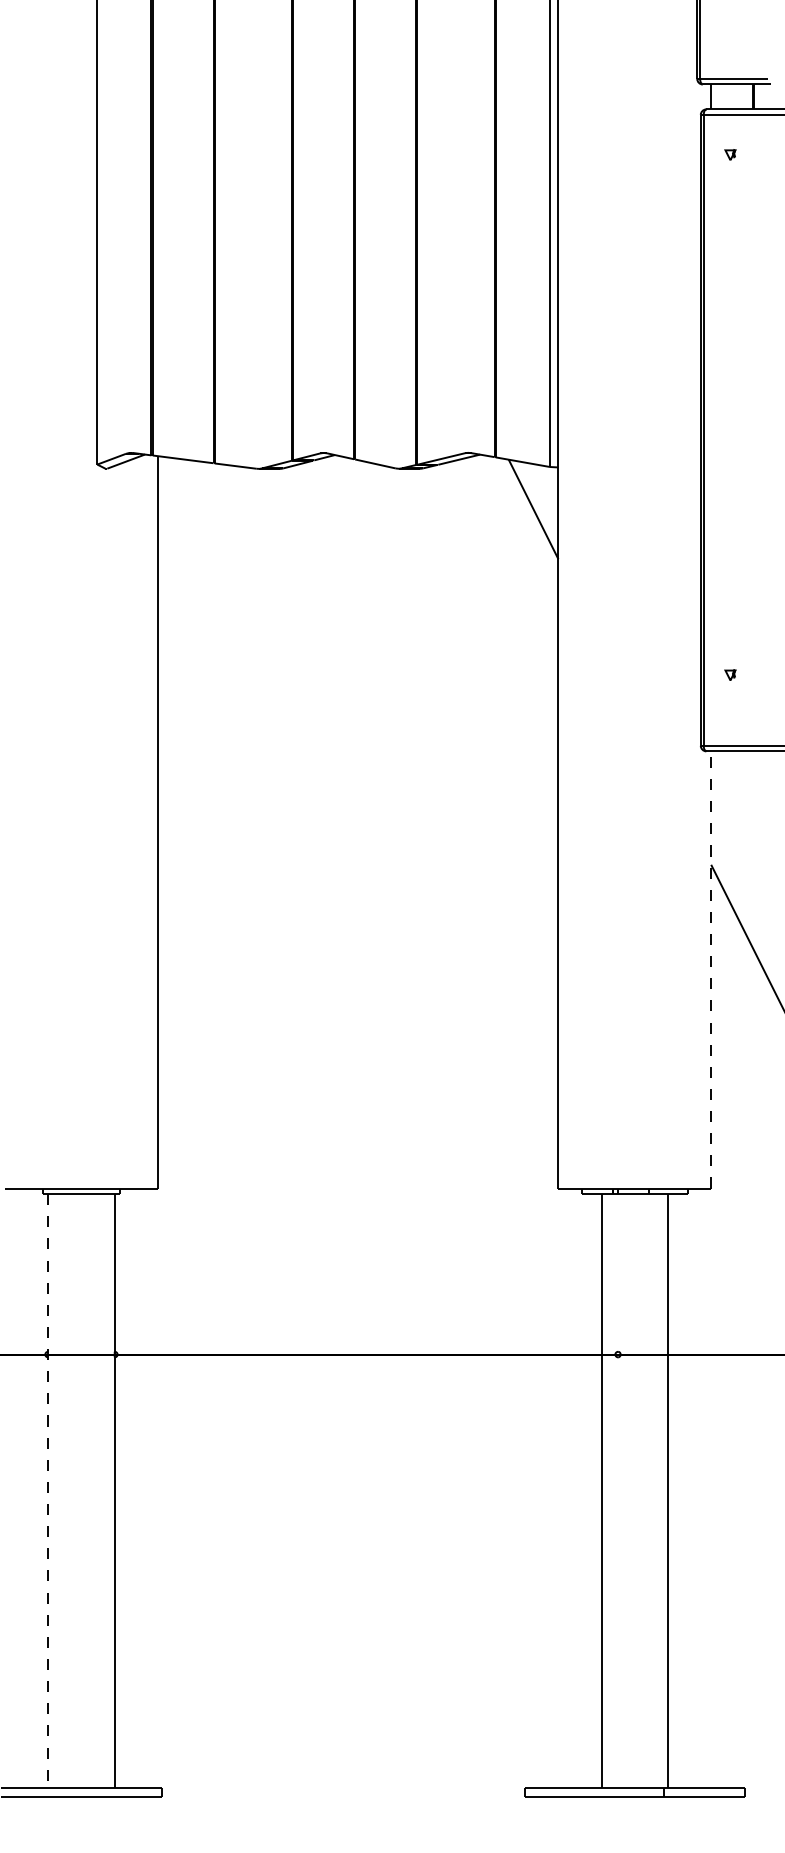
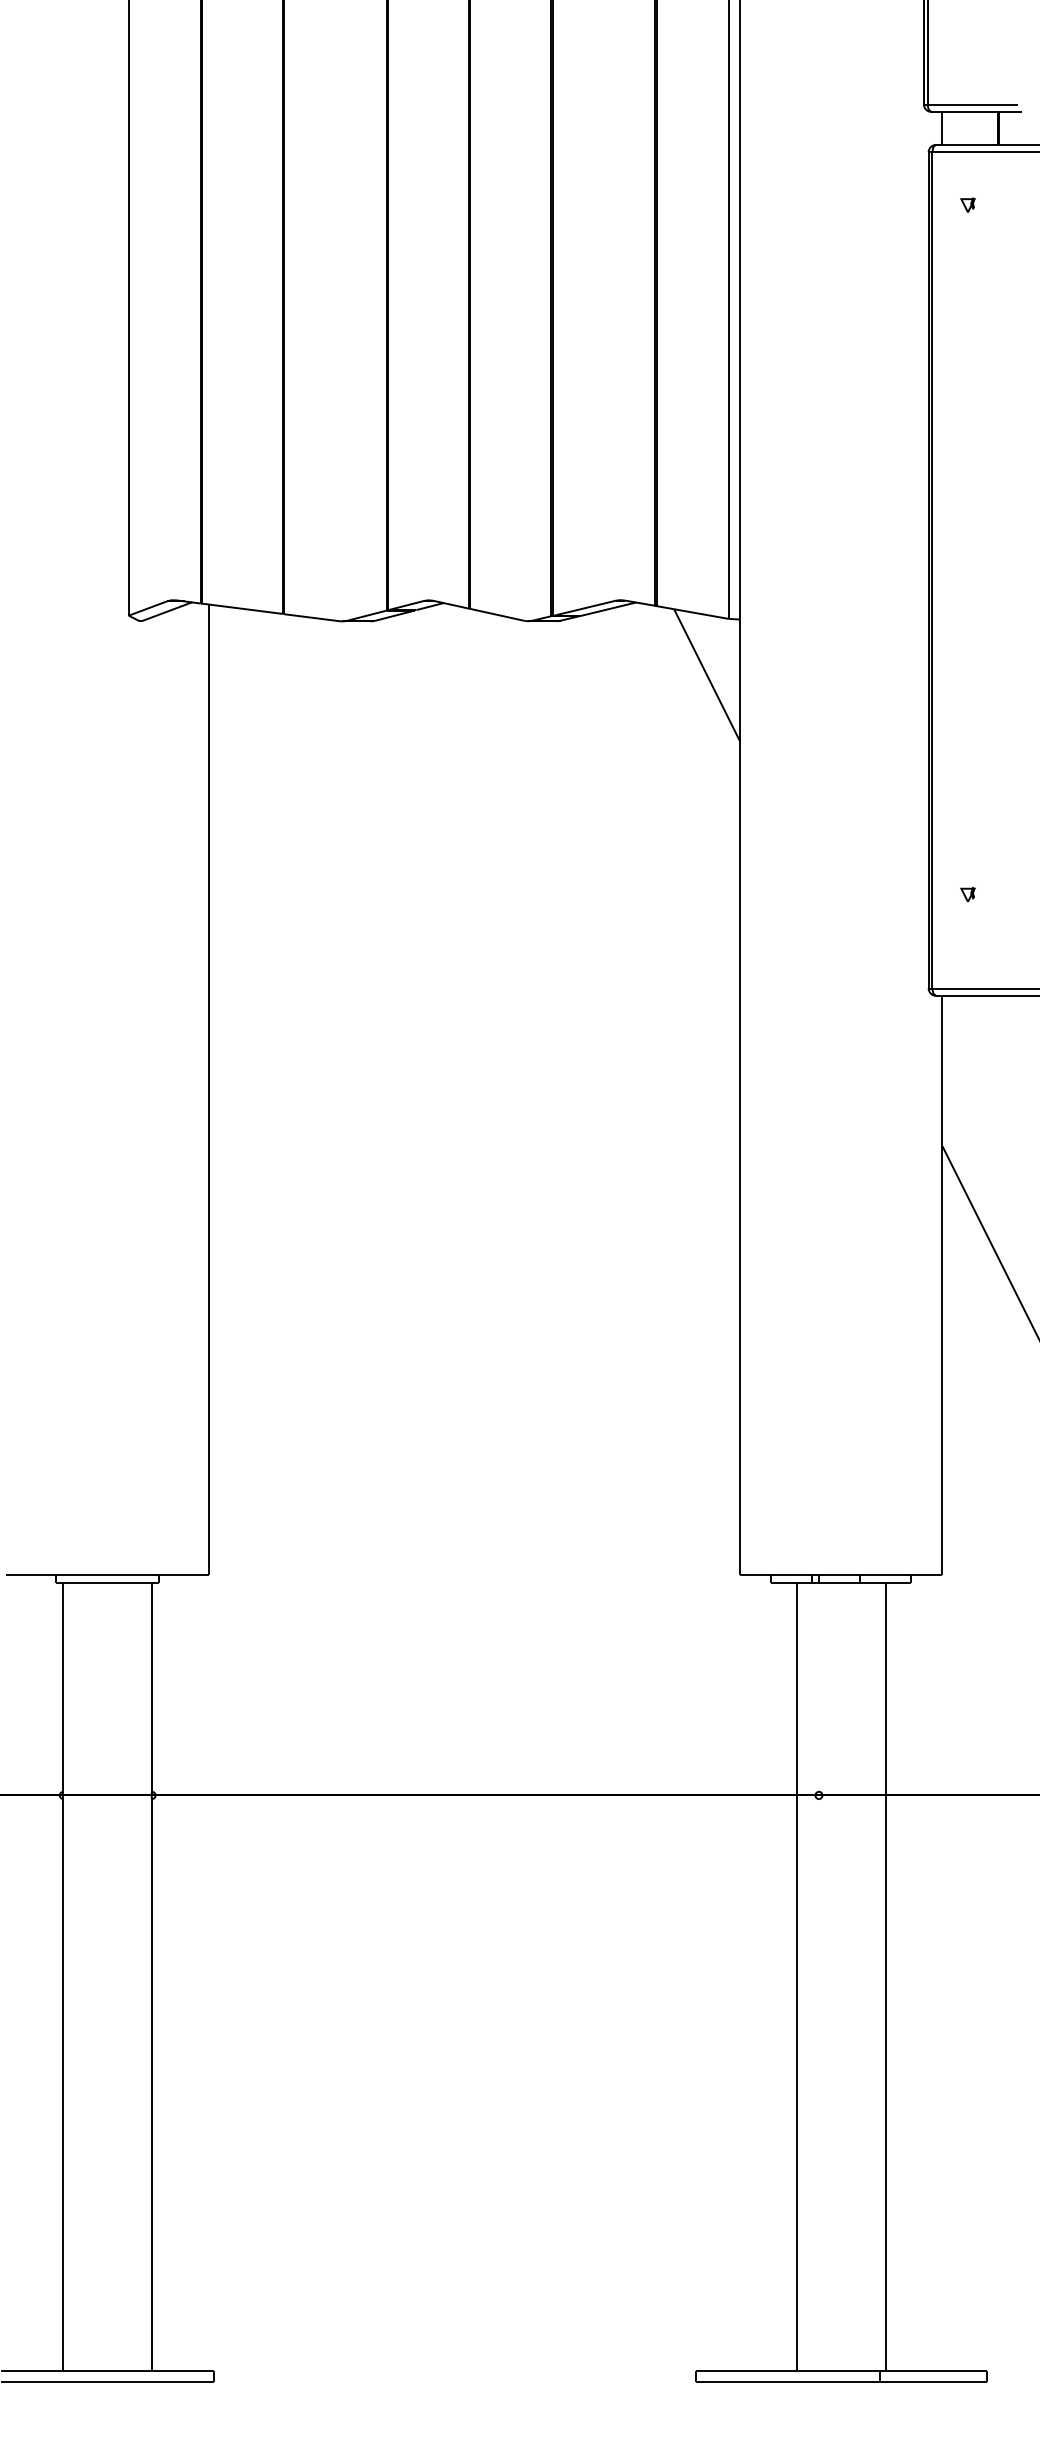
line: (711, 969) -> (942, 1285), dashed -> solid
line: (48, 1491) -> (63, 1976), dashed -> solid

